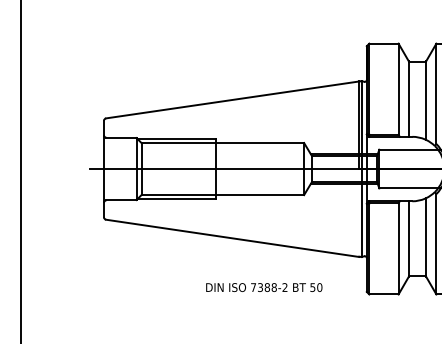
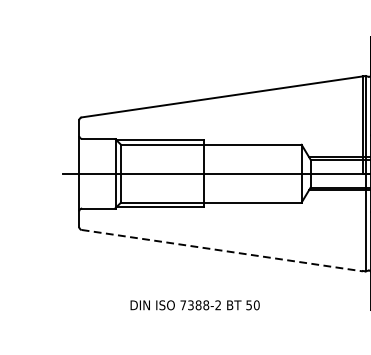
line: (232, 238) -> (222, 250), solid -> dashed
text: (264, 287) -> (195, 305), moved

